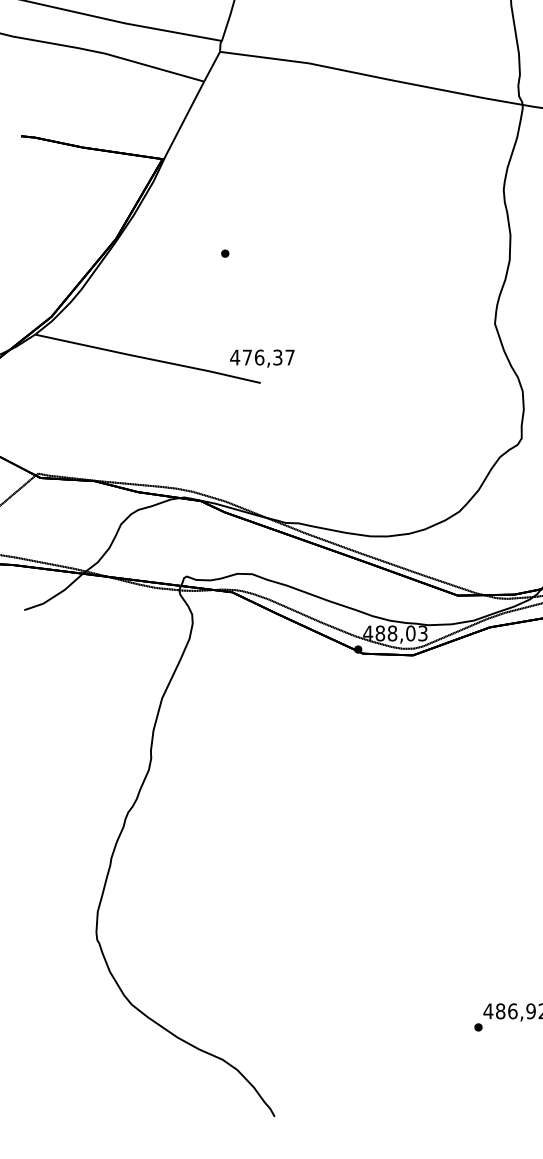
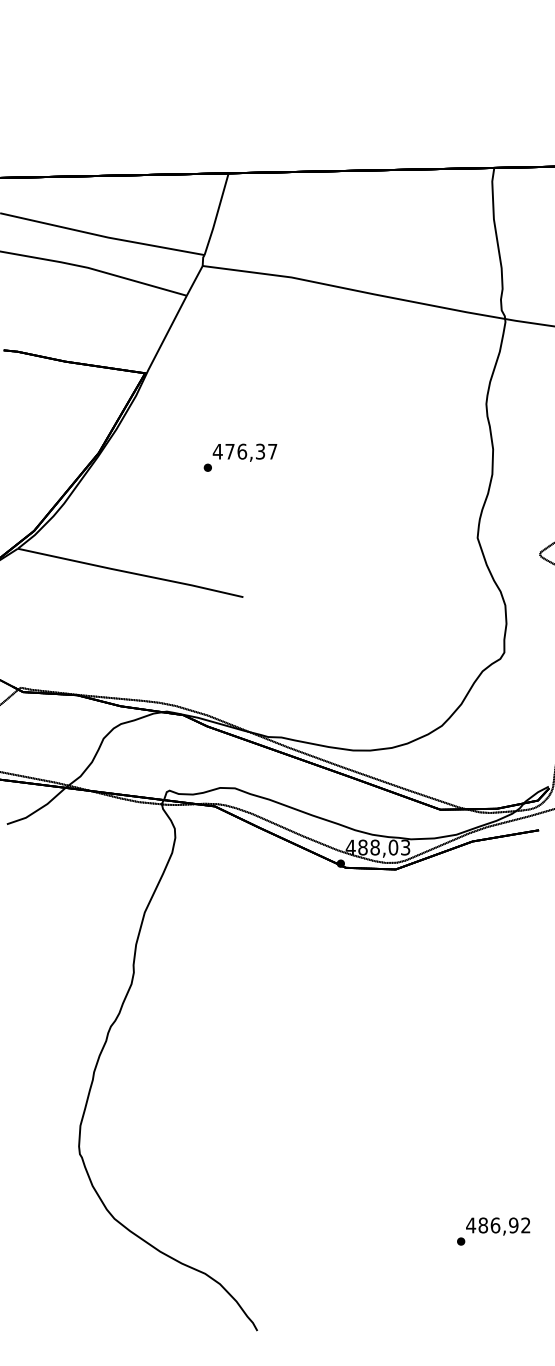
text: (261, 358) -> (244, 452), moved

